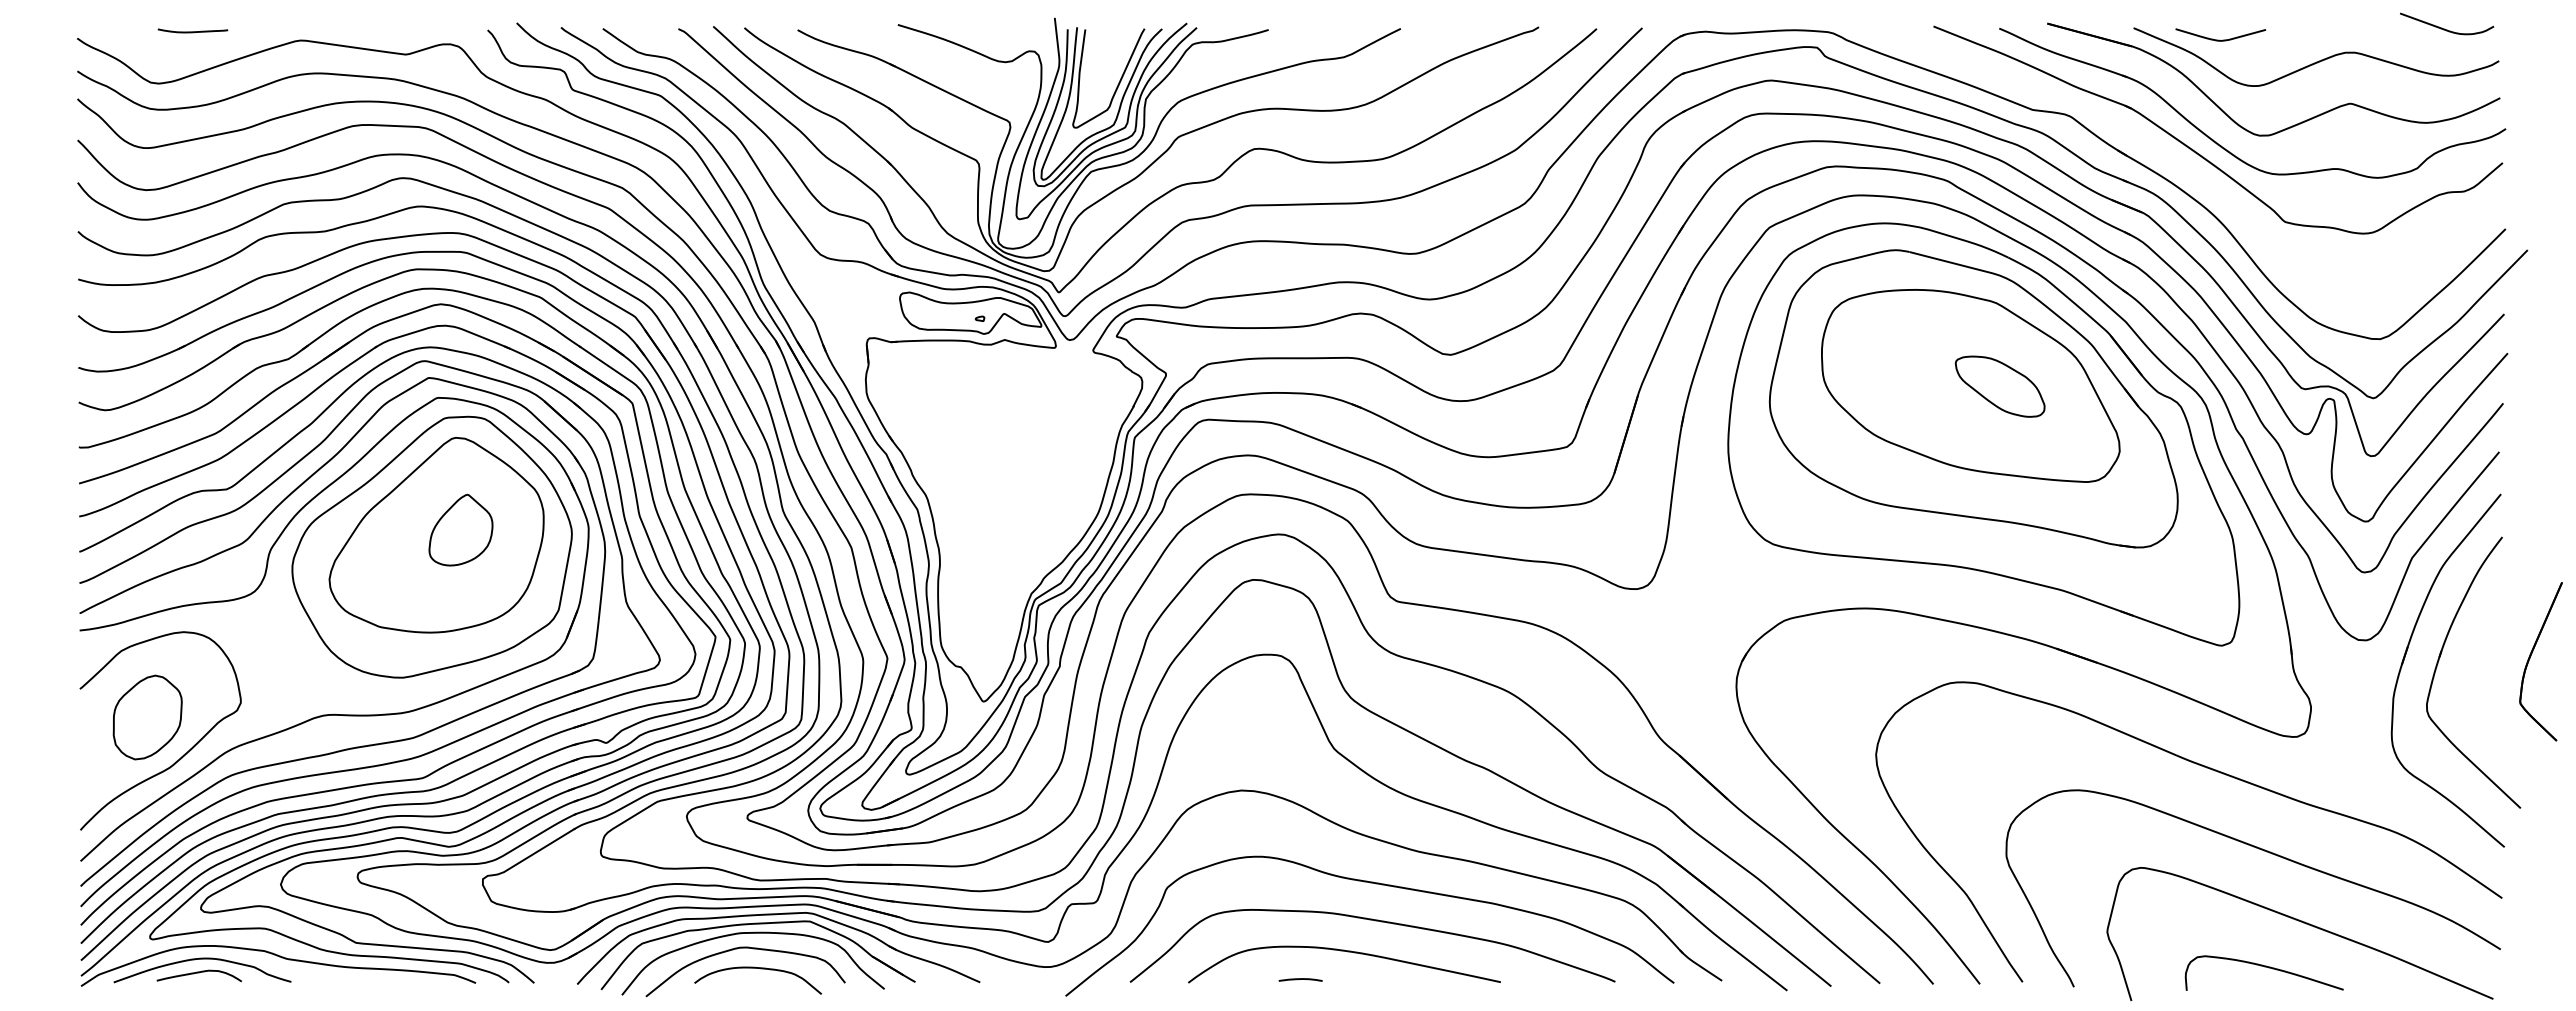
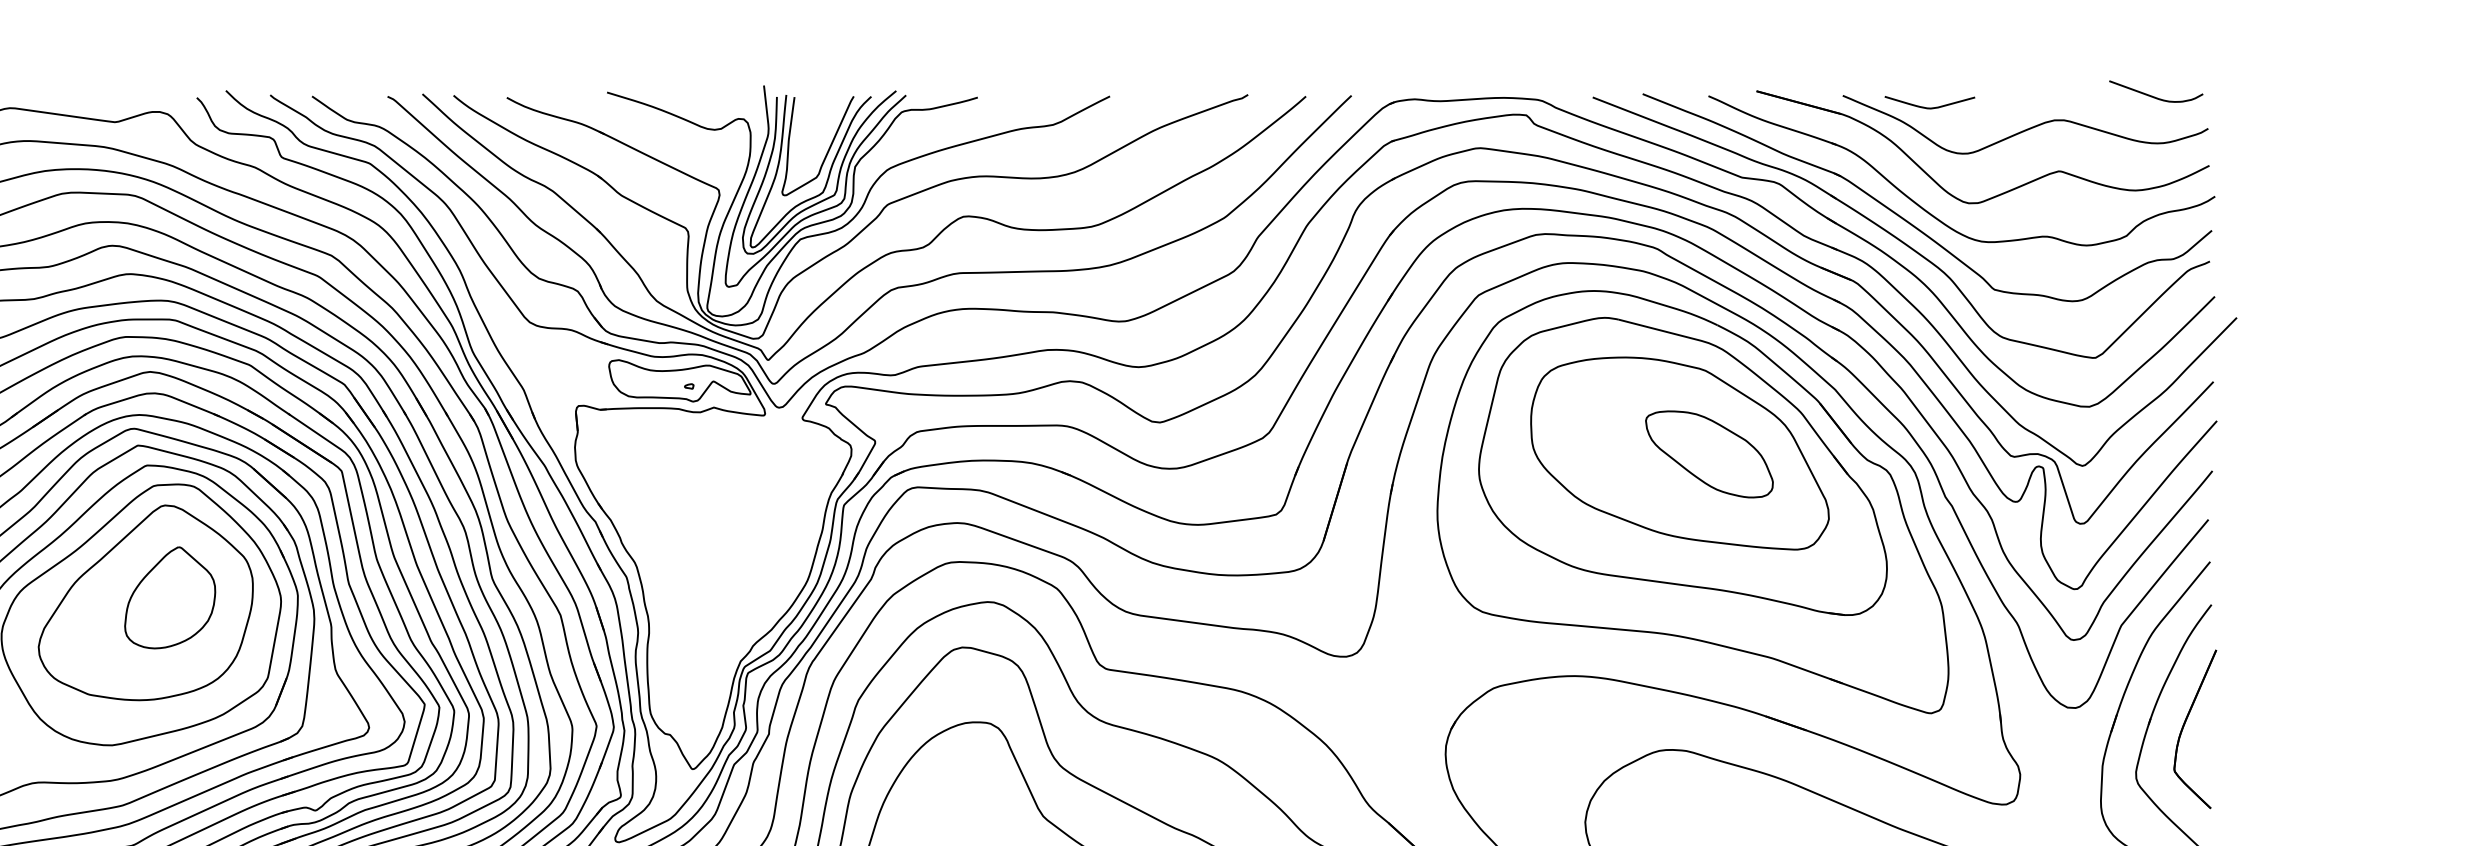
part: (2185, 167) -> (1894, 235), added
part: (1999, 386) -> (1708, 454), size x1.43
part: (460, 529) -> (169, 597), size x1.43
part: (2531, 656) -> (2185, 724), moved

